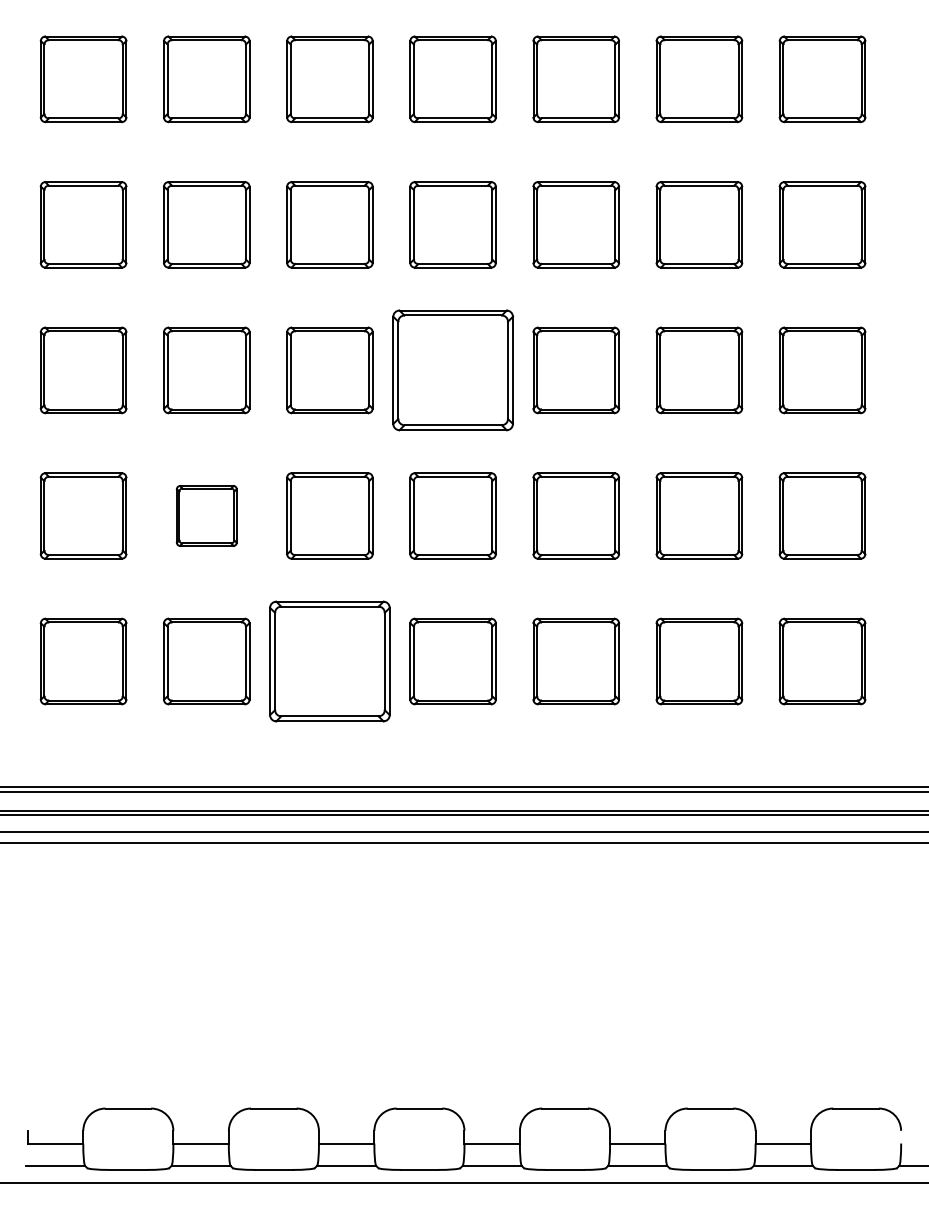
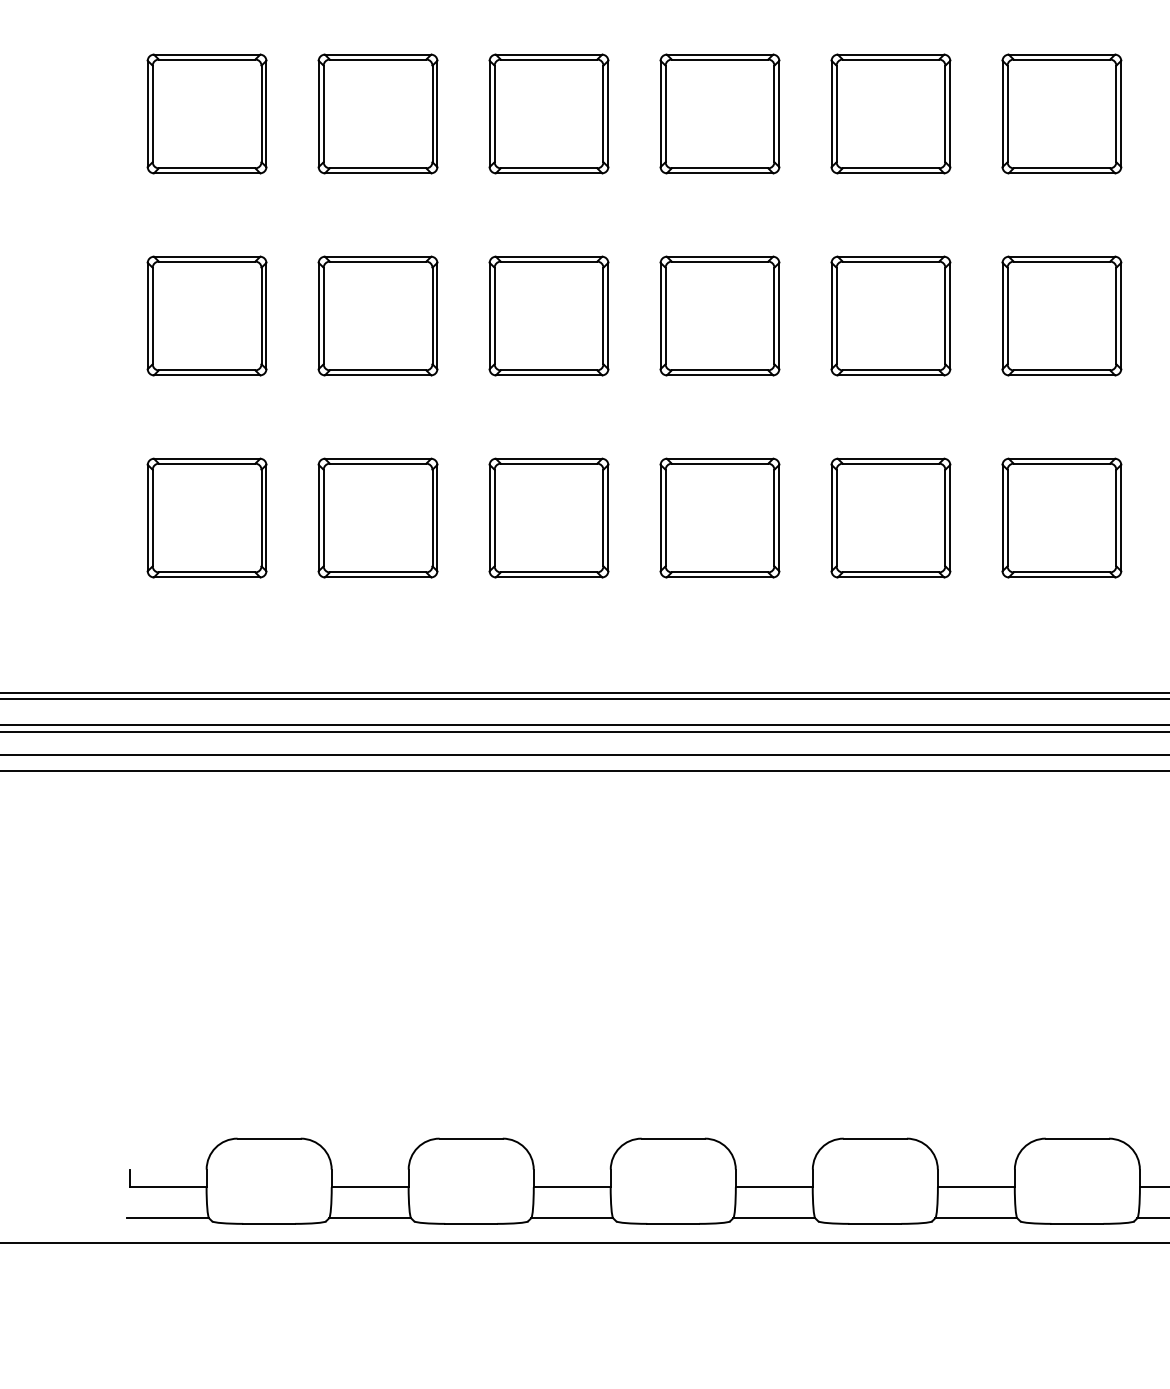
part: (452, 370) -> (719, 114), size x0.71
part: (206, 515) -> (377, 315), size x1.43
part: (329, 661) -> (548, 518), size x0.71

